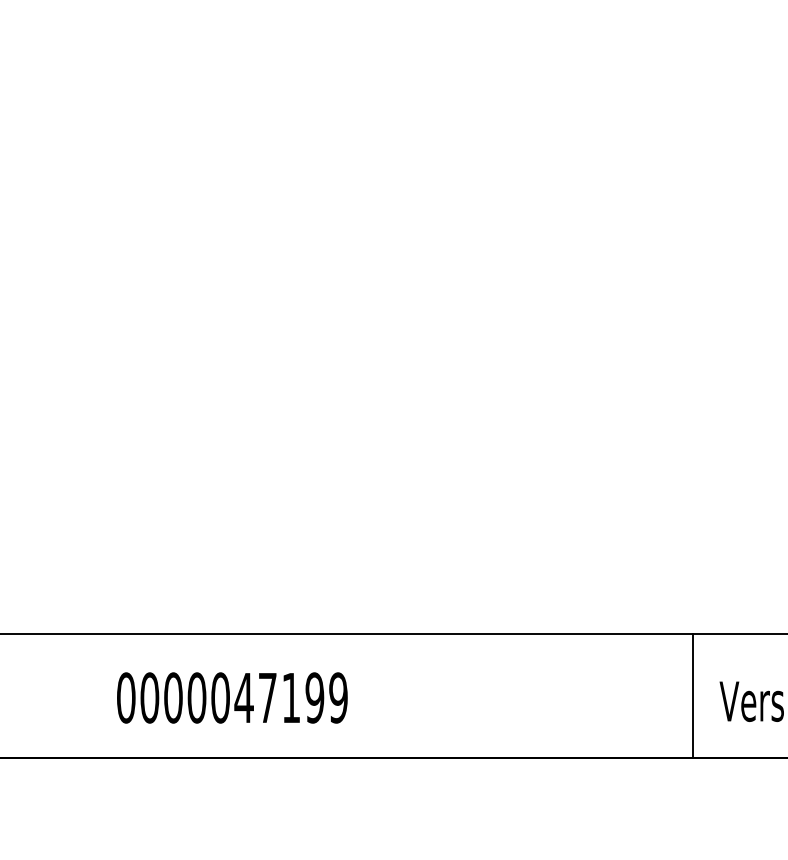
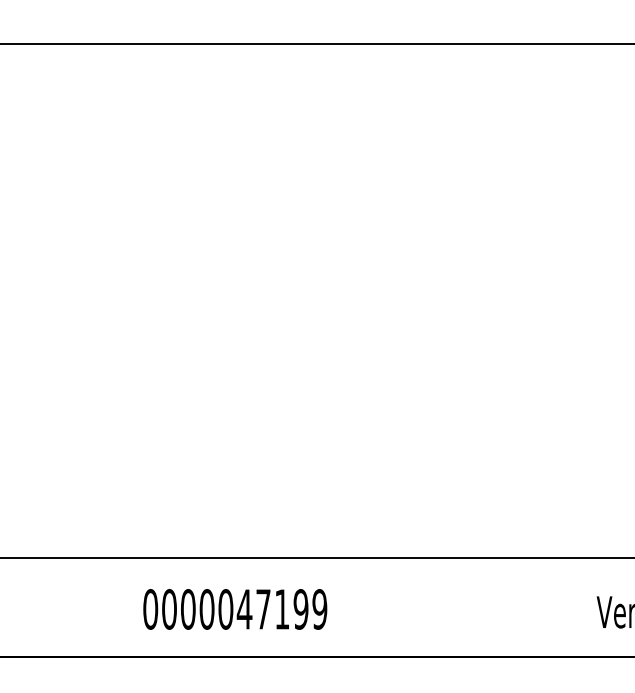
line: (693, 695) -> (575, 607), removed
text: (232, 698) -> (235, 609), moved

